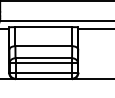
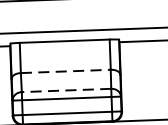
line: (44, 46) -> (66, 71), solid -> dashed
line: (43, 58) -> (66, 90), solid -> dashed

